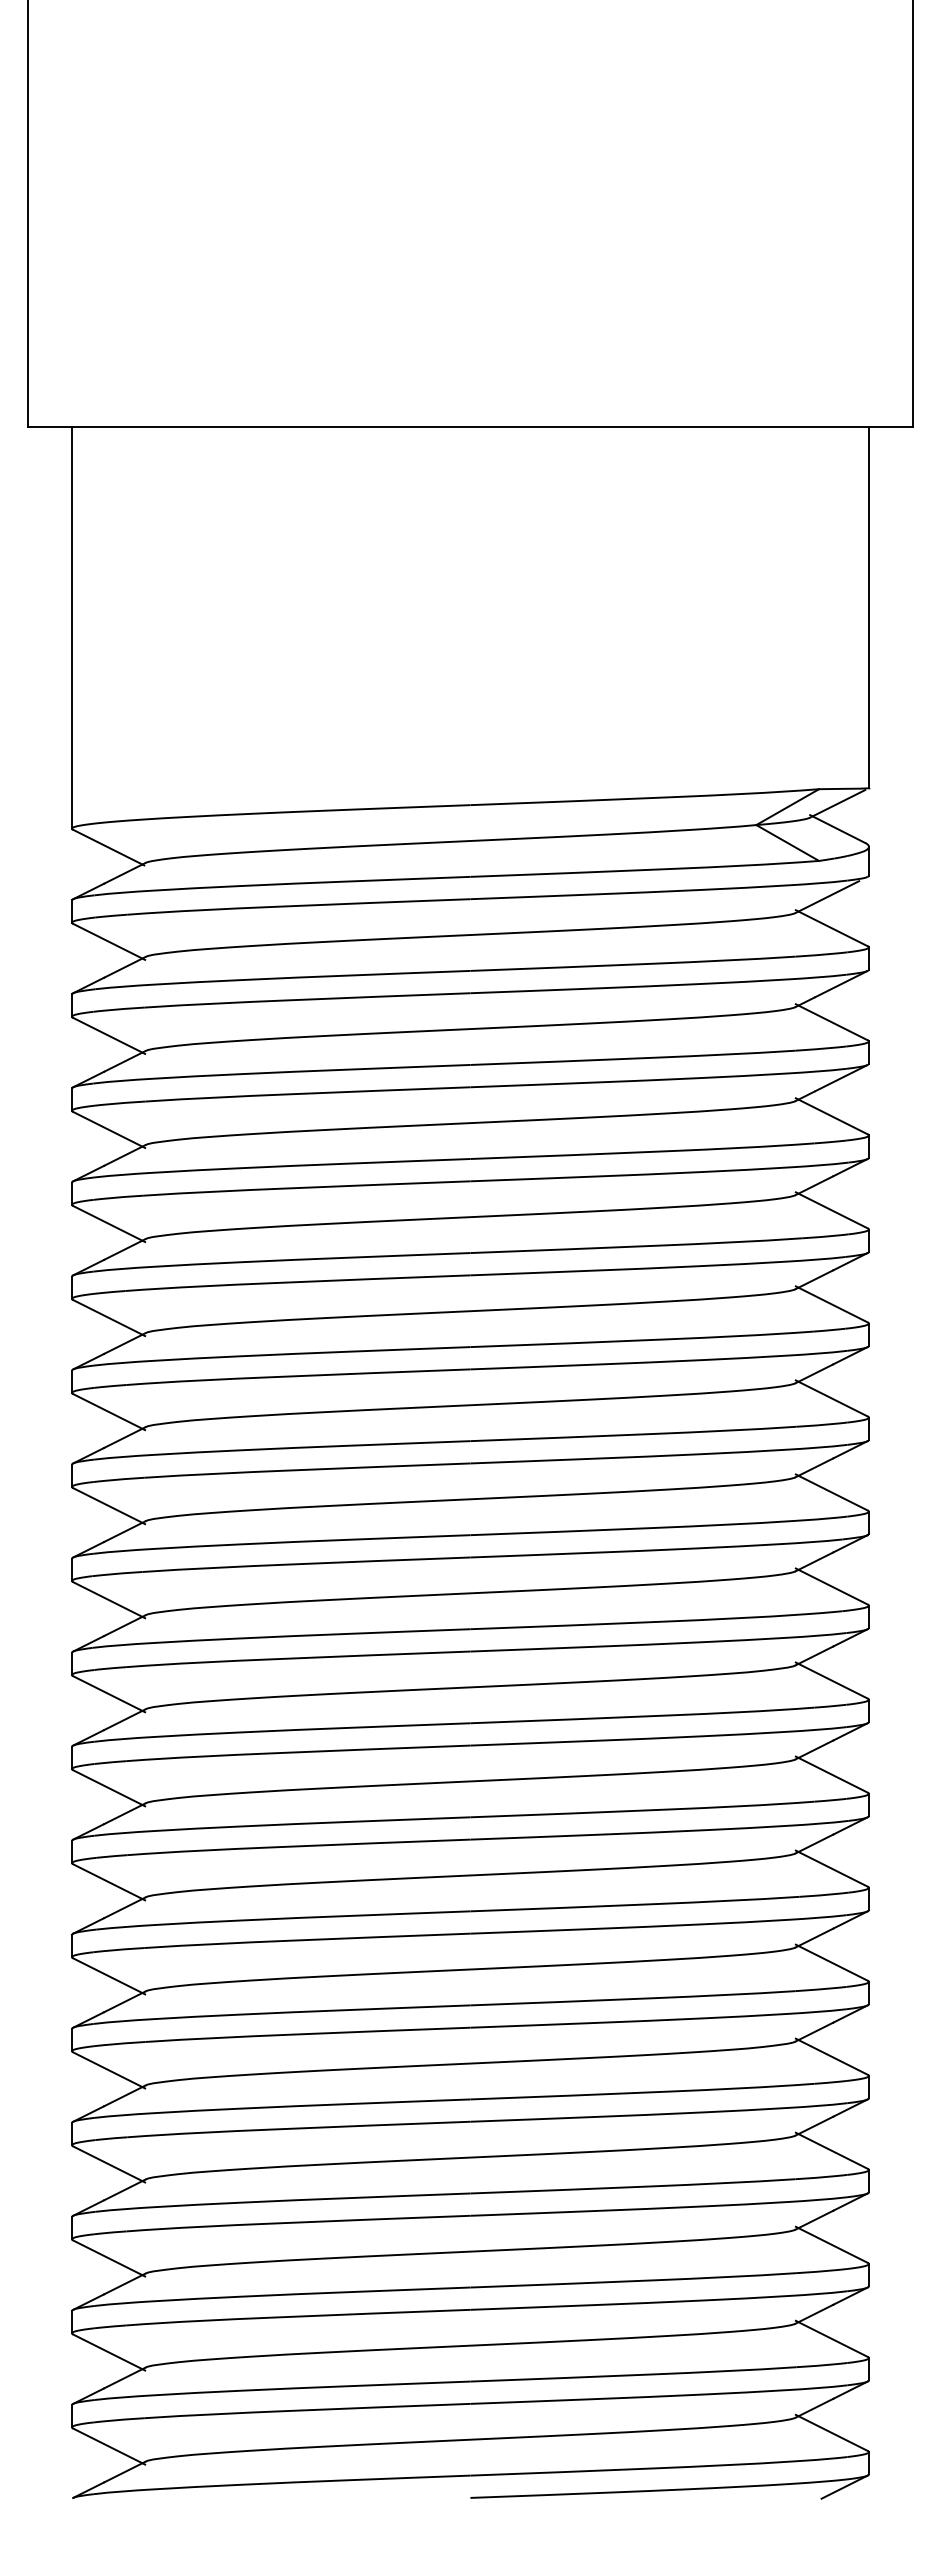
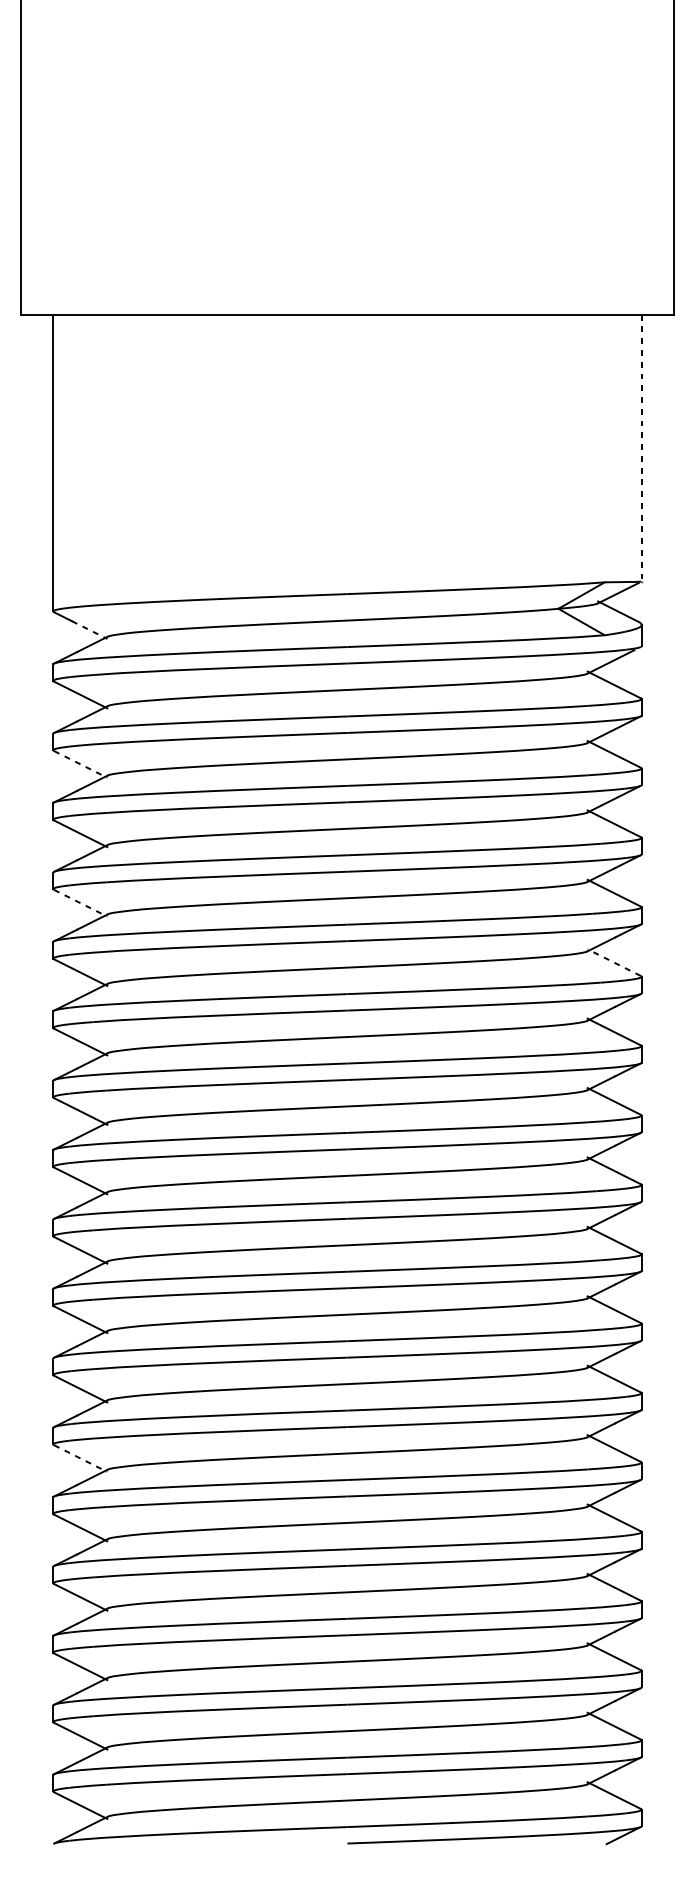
line: (868, 607) -> (641, 448), solid -> dashed
line: (121, 854) -> (89, 630), solid -> dashed
line: (109, 1036) -> (81, 764), solid -> dashed
line: (109, 1224) -> (81, 903), solid -> dashed
line: (831, 1304) -> (613, 962), solid -> dashed
line: (109, 1976) -> (81, 1458), solid -> dashed

